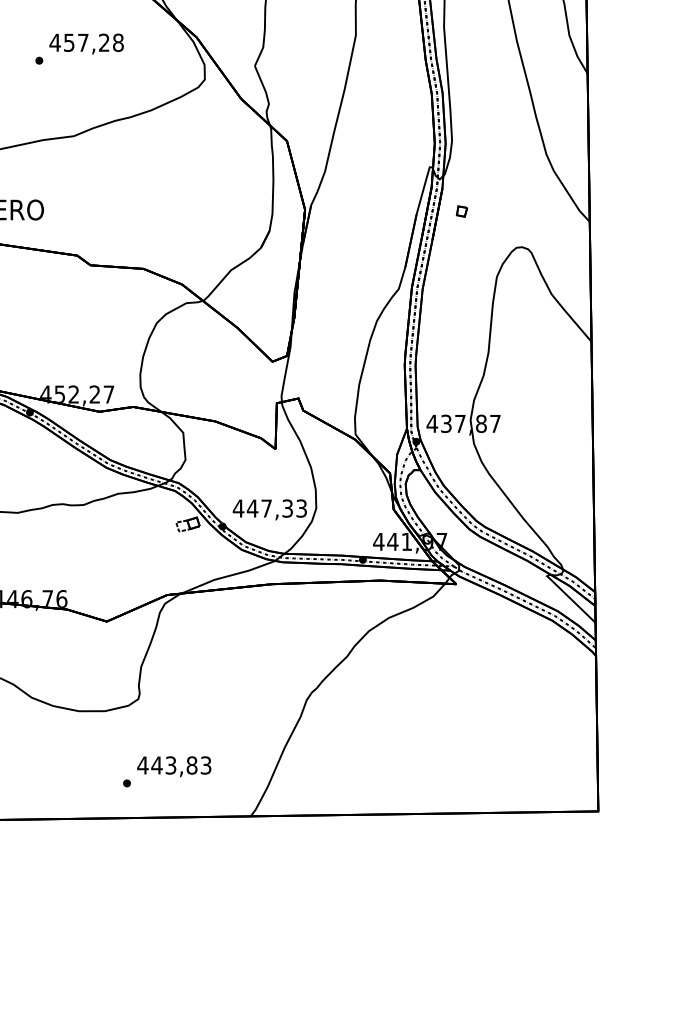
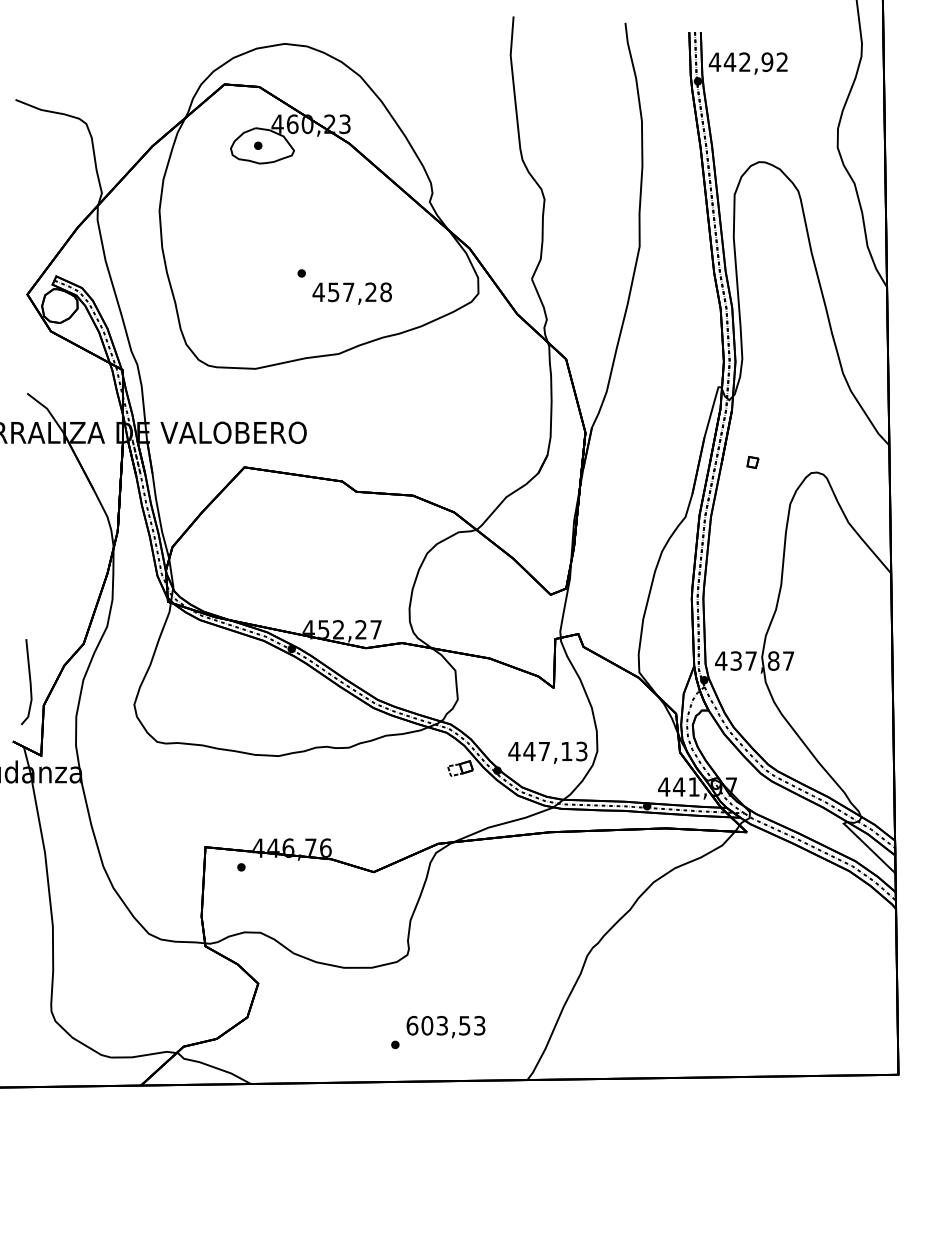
text: (85, 43) -> (351, 293), moved
part: (461, 211) -> (752, 462), moved
text: (287, 508) -> (566, 751), 447,33 -> 447,13
text: (167, 765) -> (438, 1025), 443,83 -> 603,53

